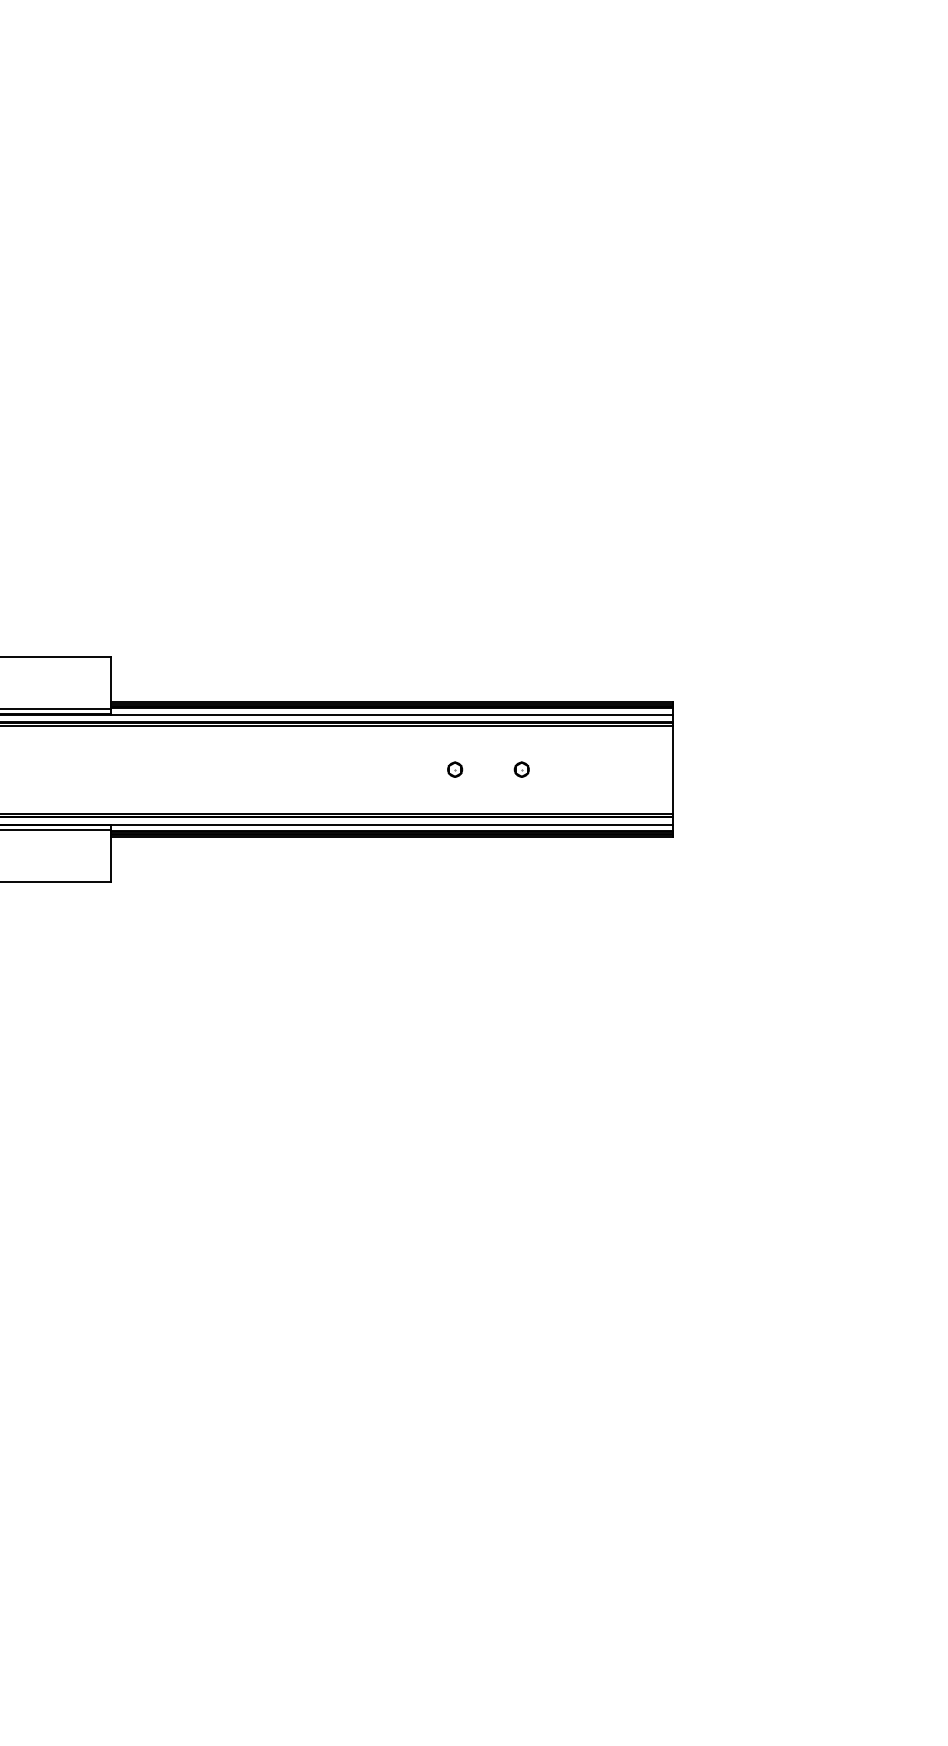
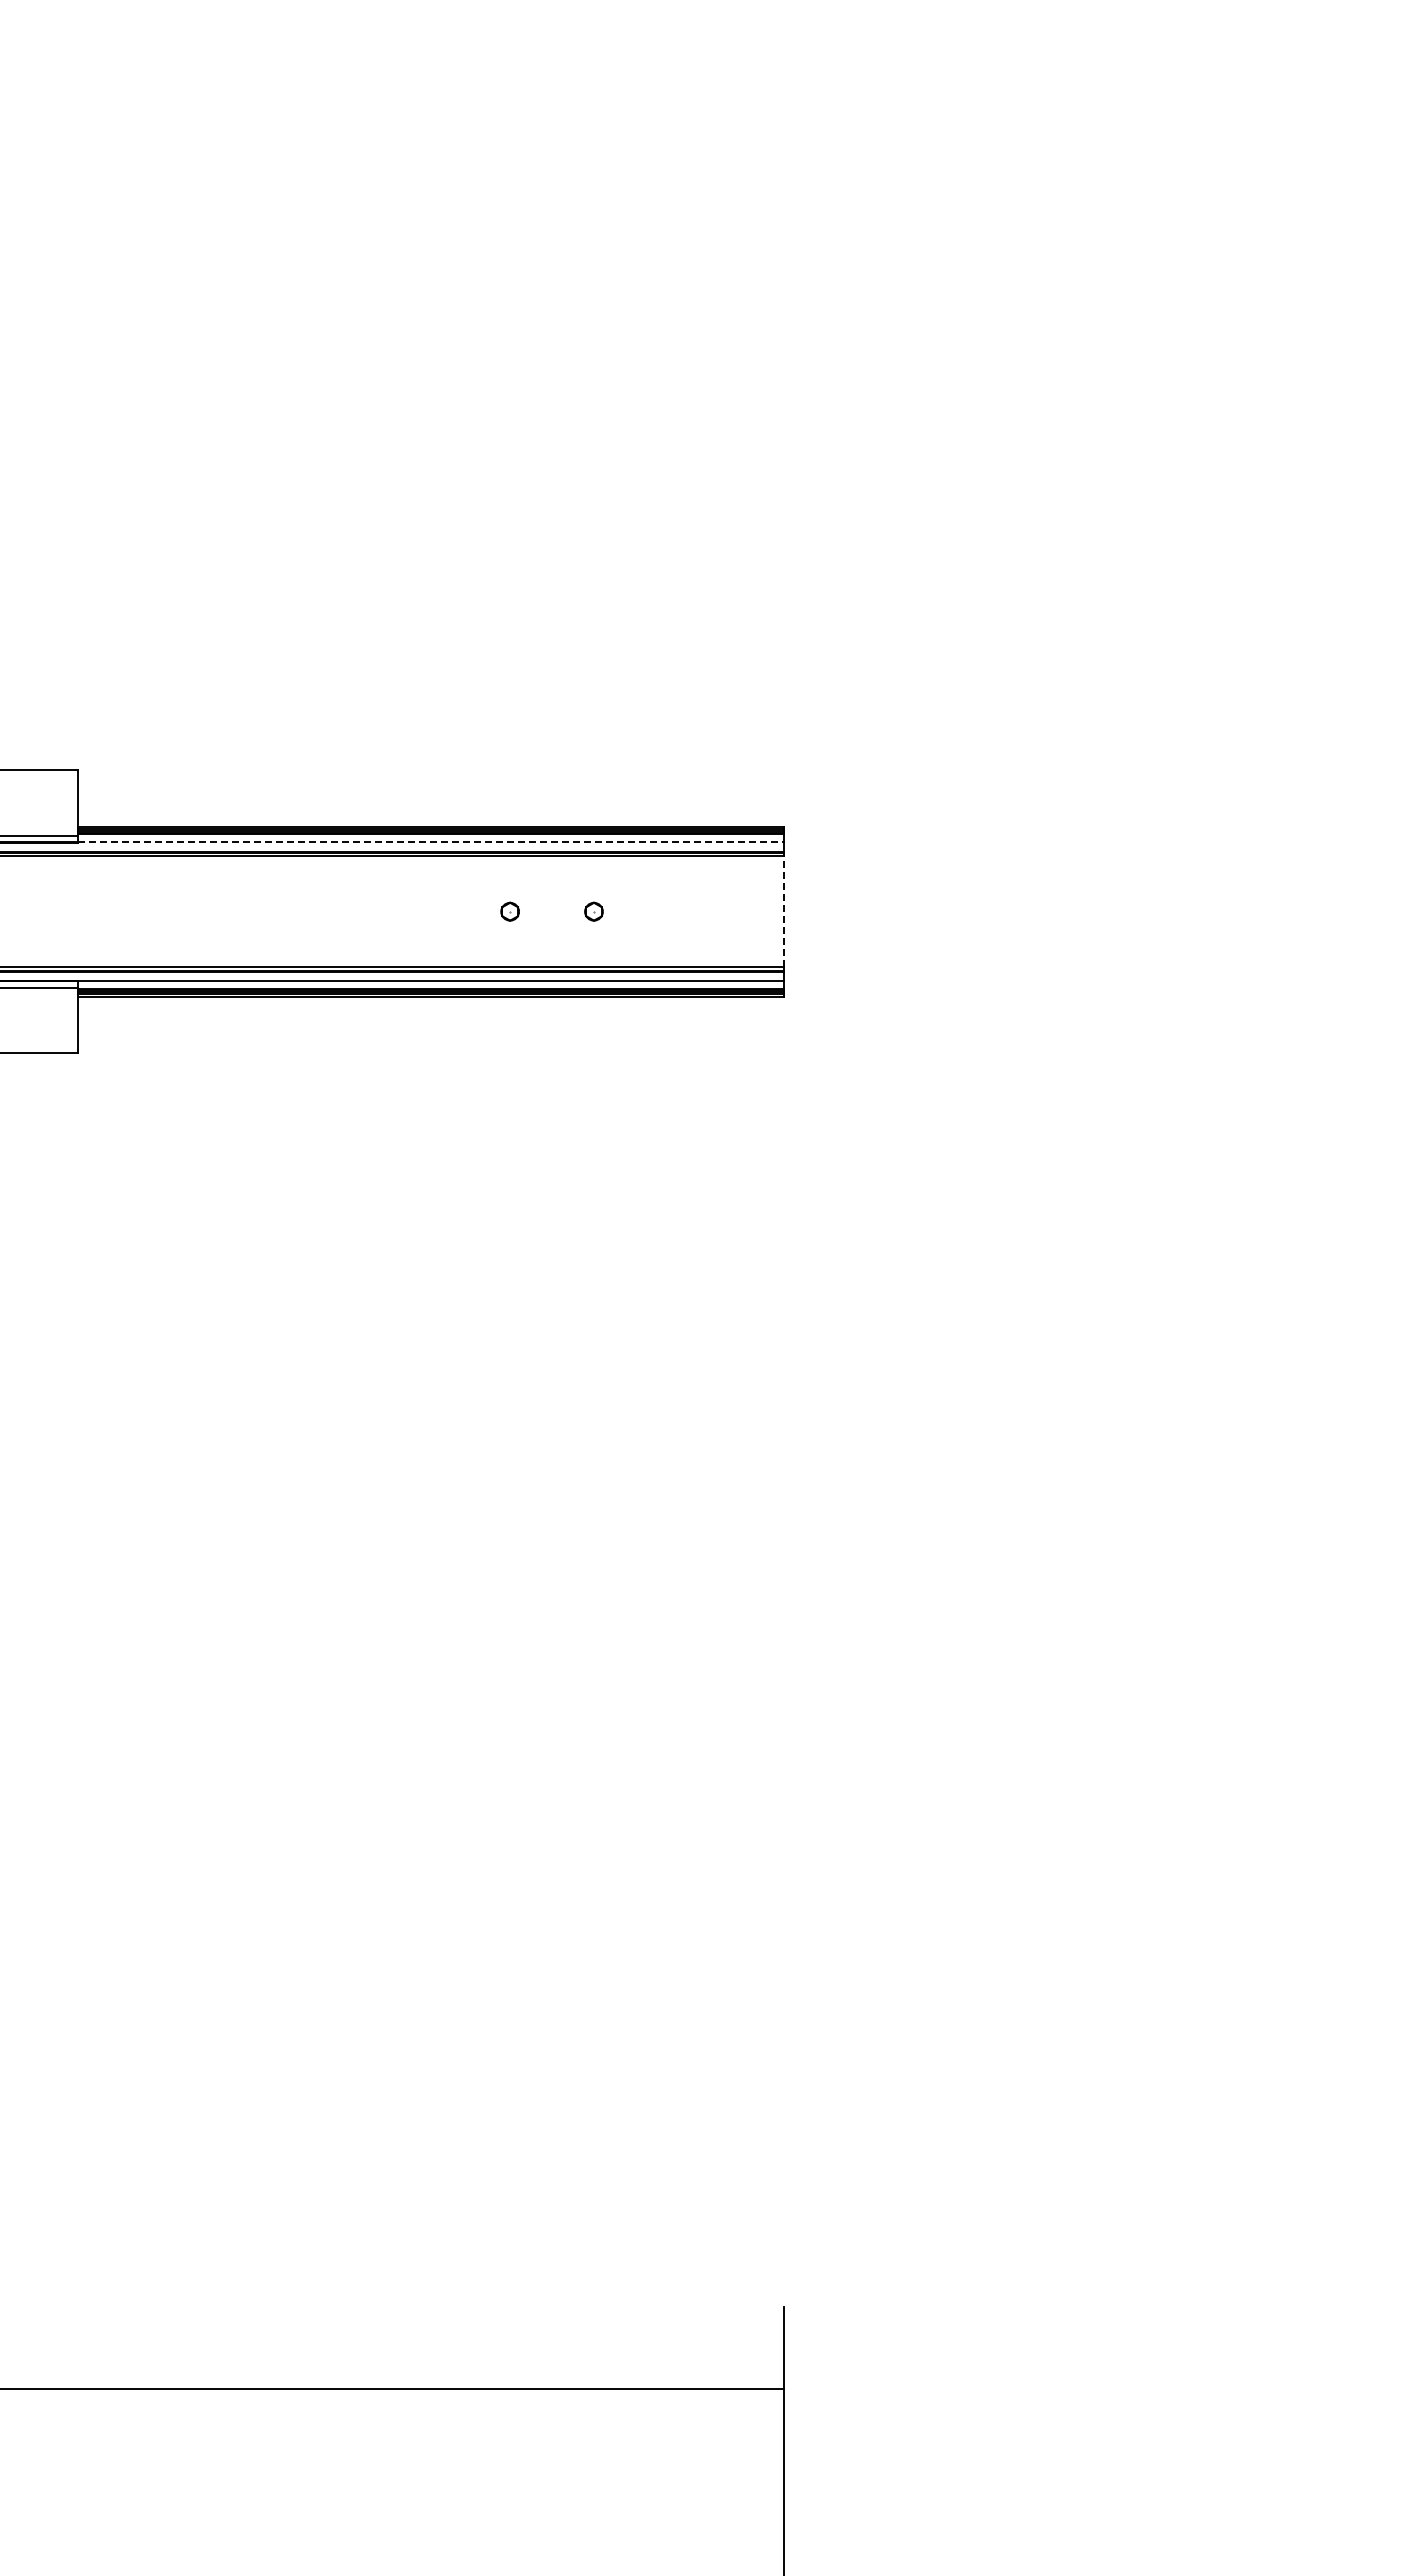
line: (391, 714) -> (430, 842), solid -> dashed
line: (672, 769) -> (783, 911), solid -> dashed

